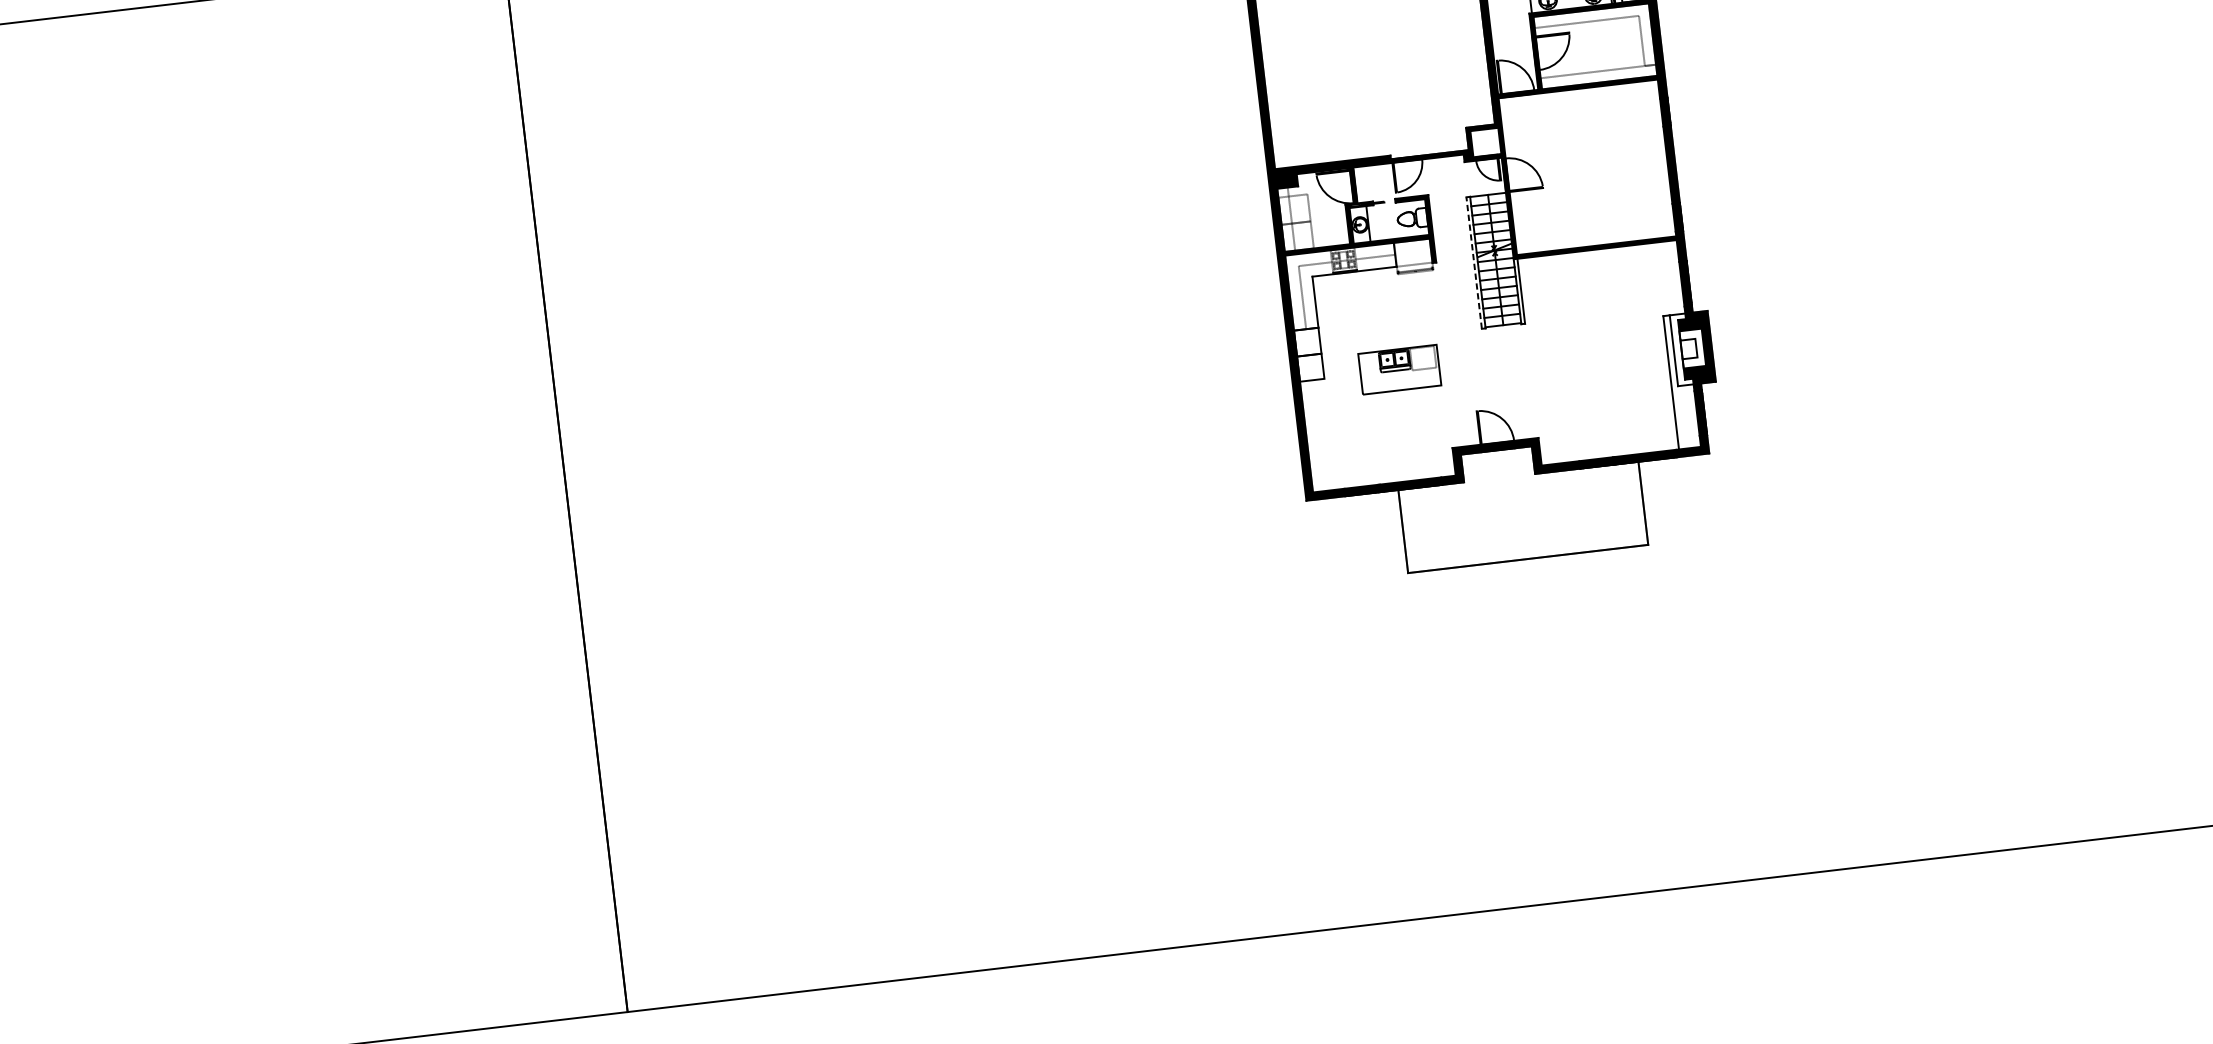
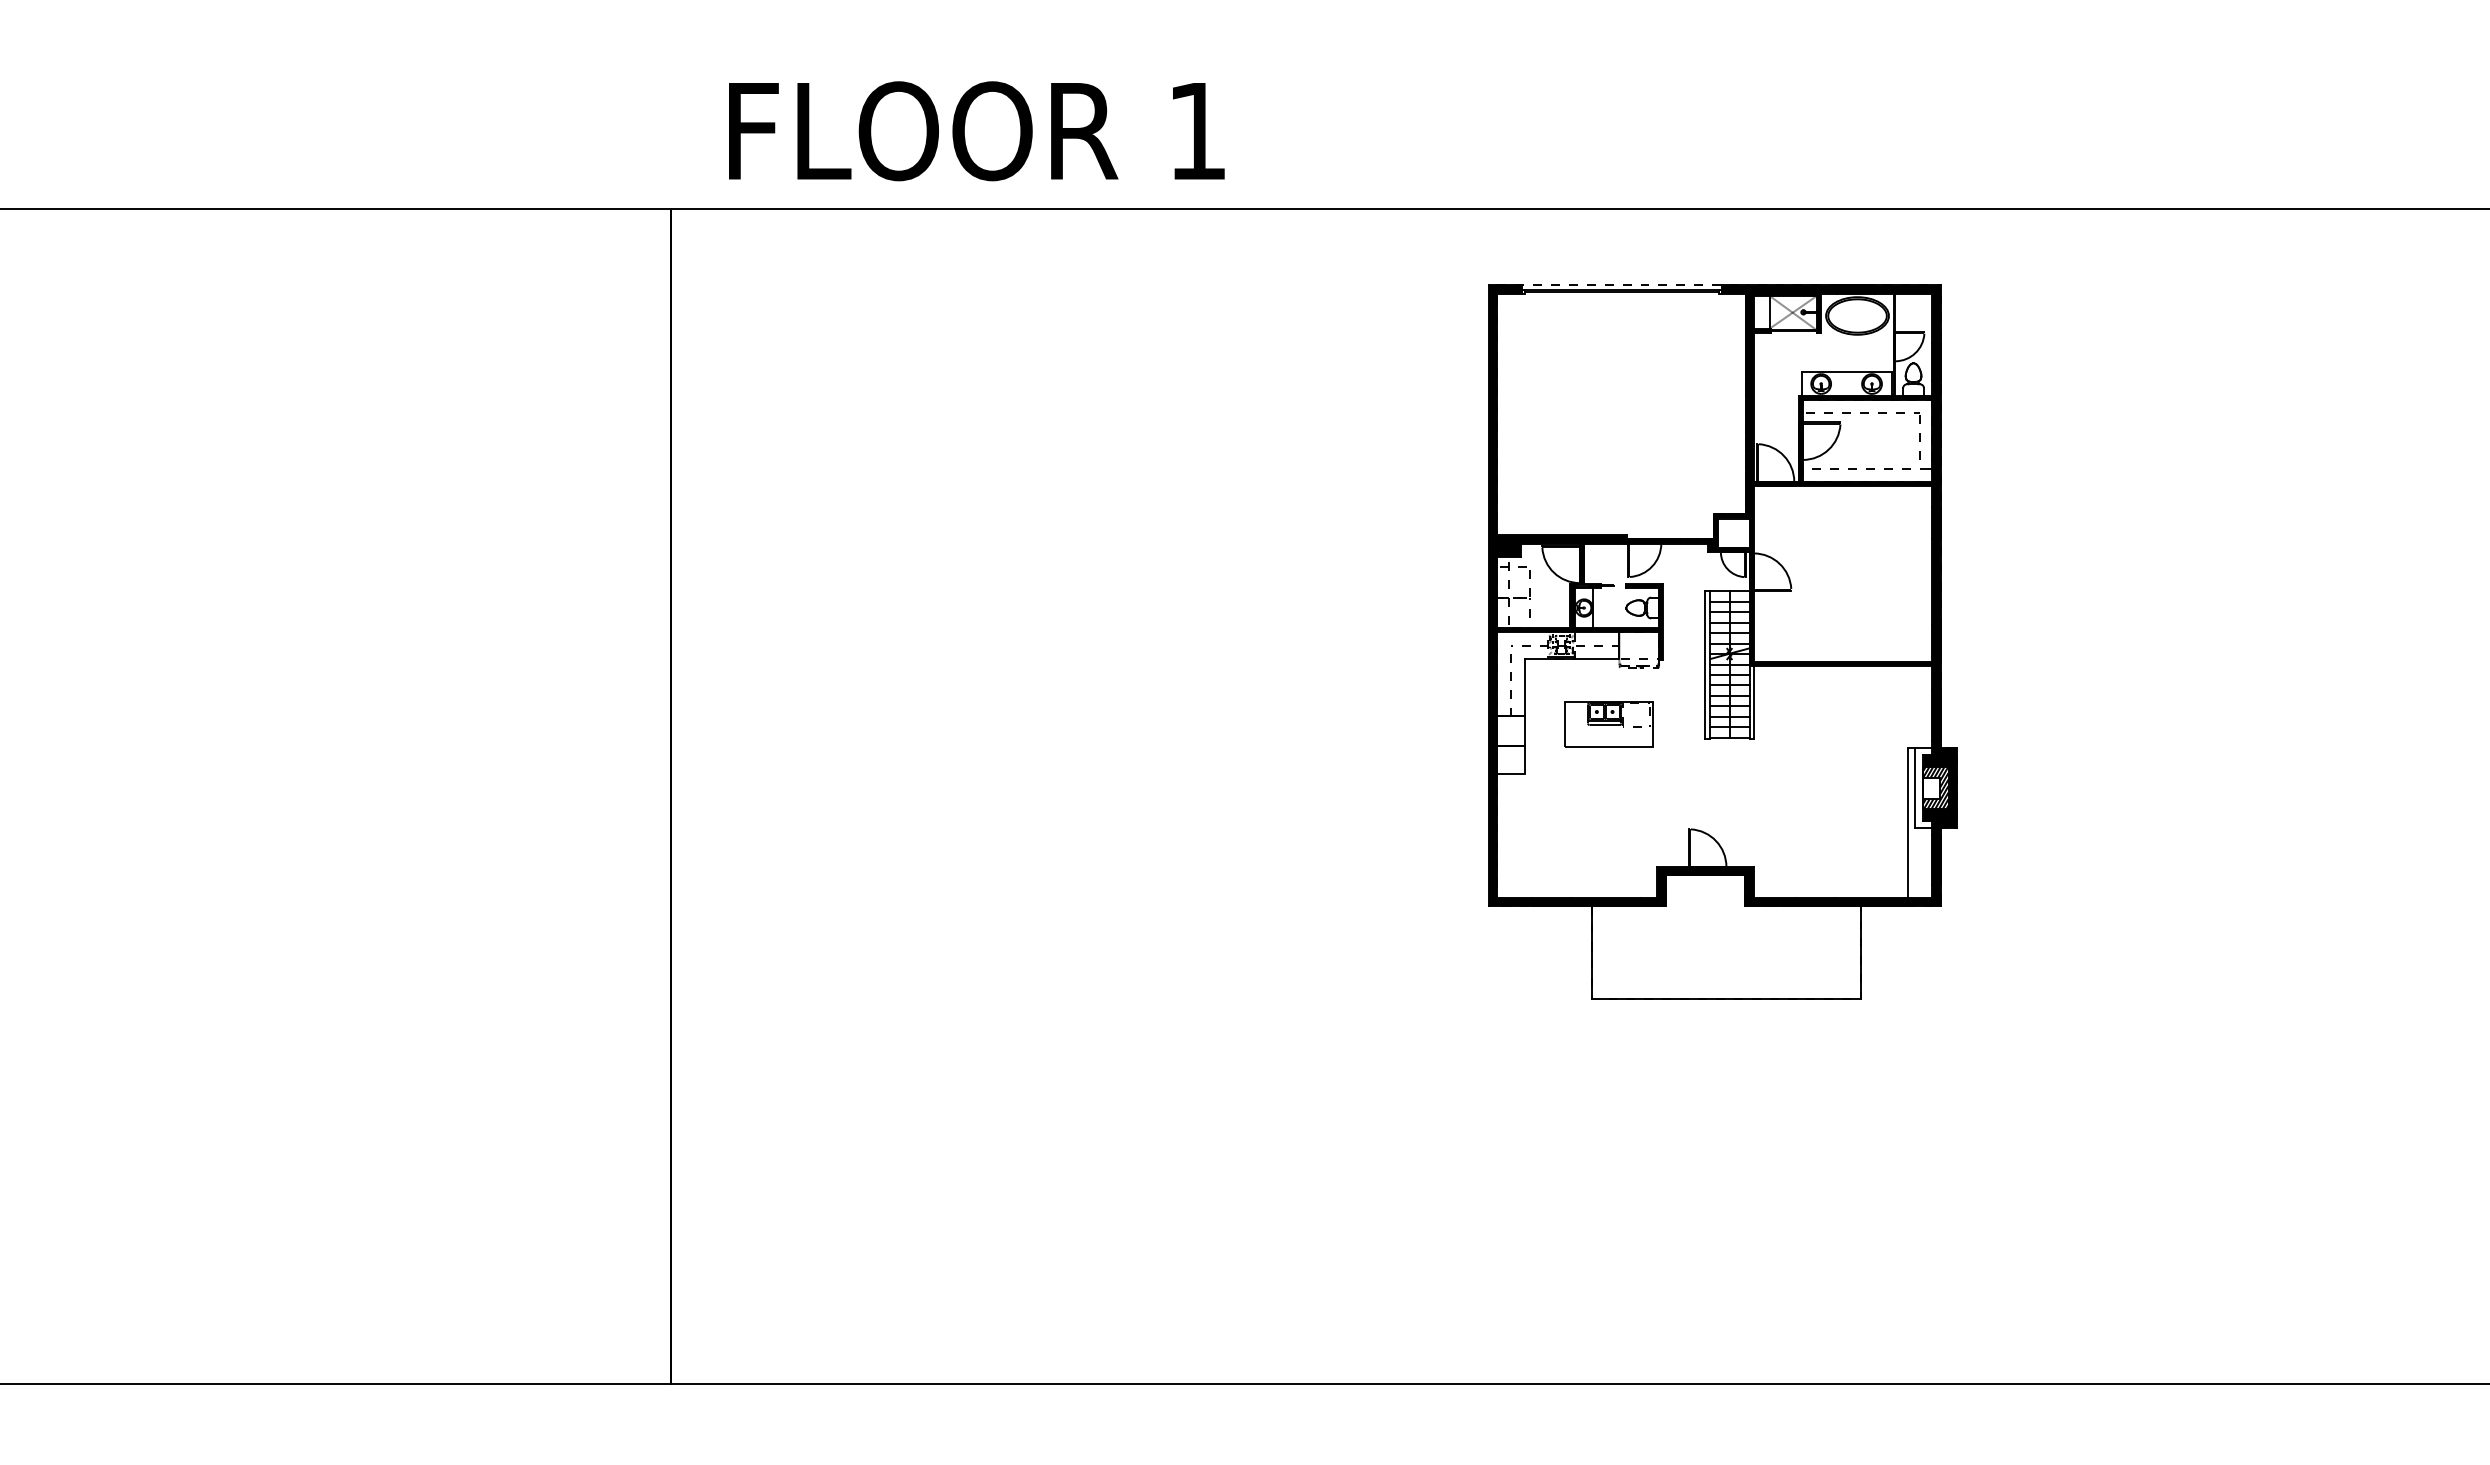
line: (1474, 263) -> (1705, 665), dashed -> solid
hatch: (1692, 348) -> (1935, 787), added
part: (1399, 369) -> (1608, 724), moved

